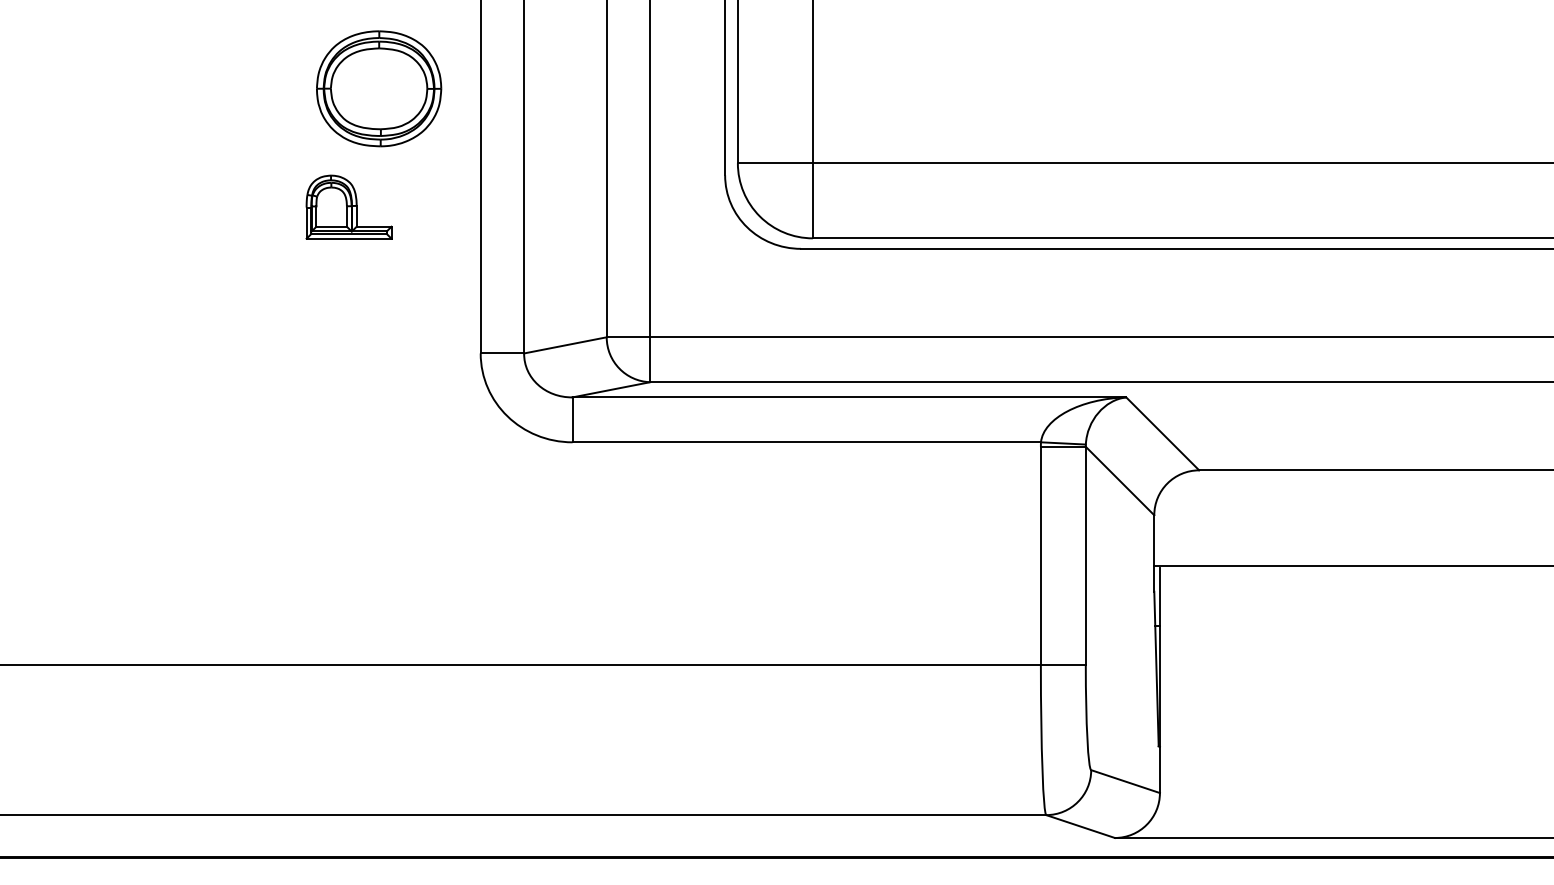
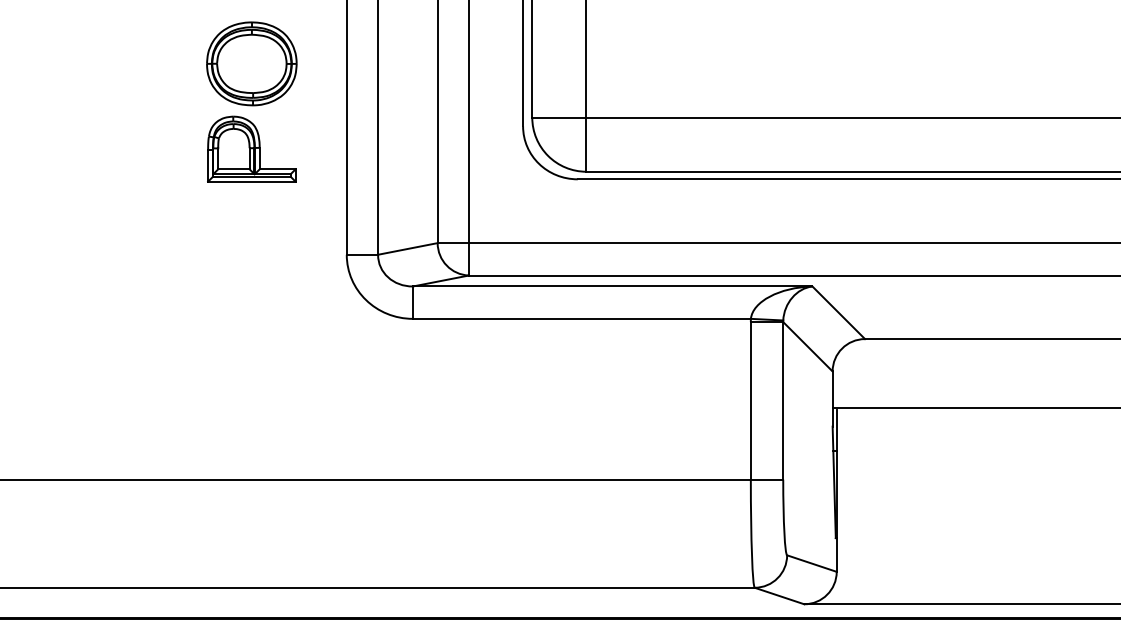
part: (379, 88) -> (252, 63), moved
part: (348, 207) -> (251, 149), size x1.43

